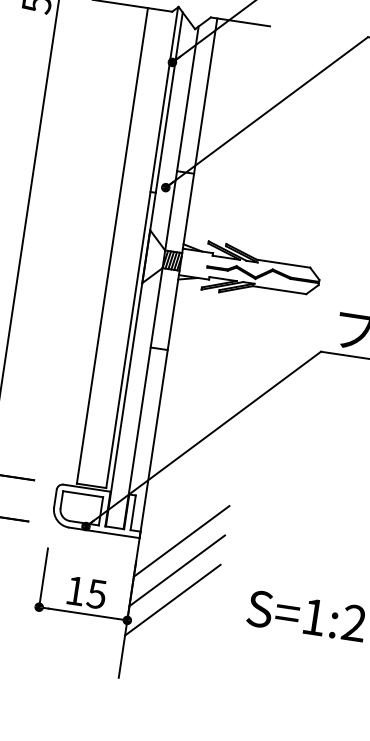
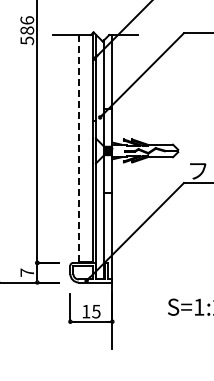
line: (112, 246) -> (79, 148), solid -> dashed
line: (180, 539) -> (131, 280), removed
line: (176, 569) -> (131, 294), removed
line: (171, 598) -> (131, 308), removed

